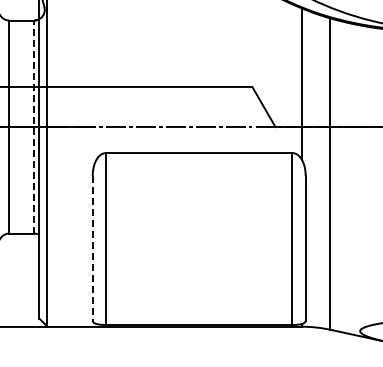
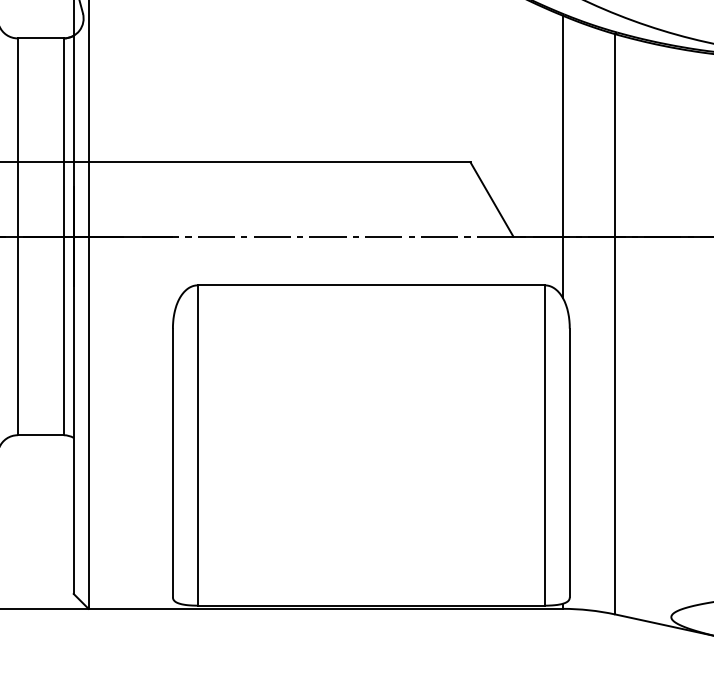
line: (34, 126) -> (64, 235), dashed -> solid
line: (92, 248) -> (172, 463), dashed -> solid

